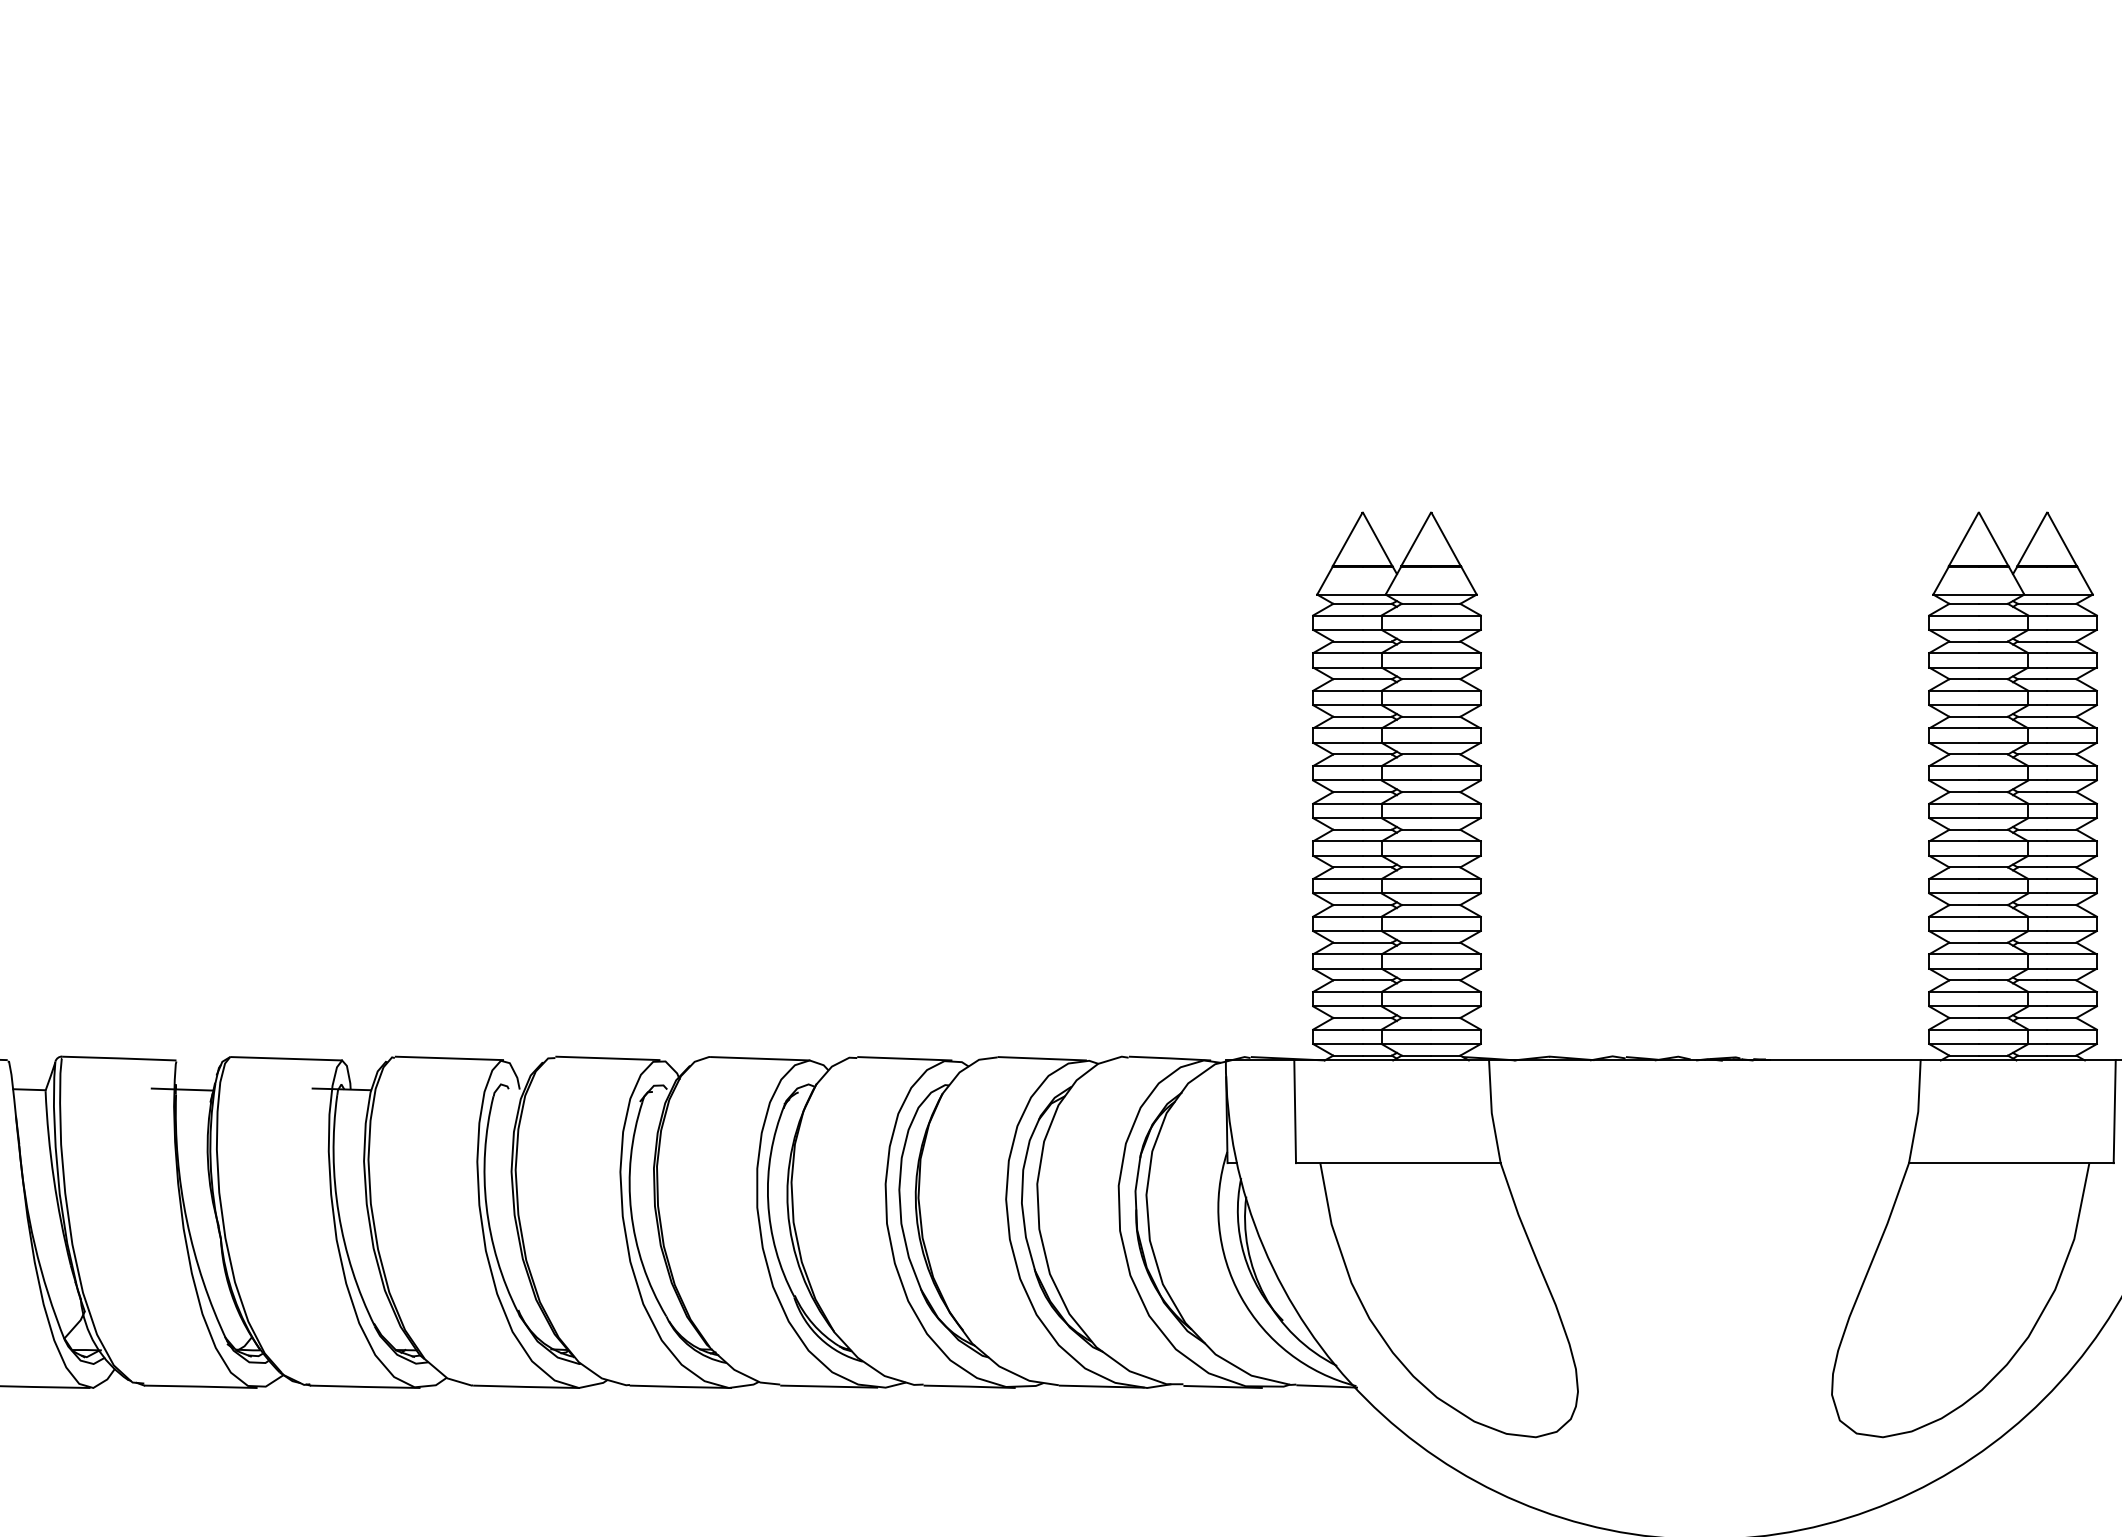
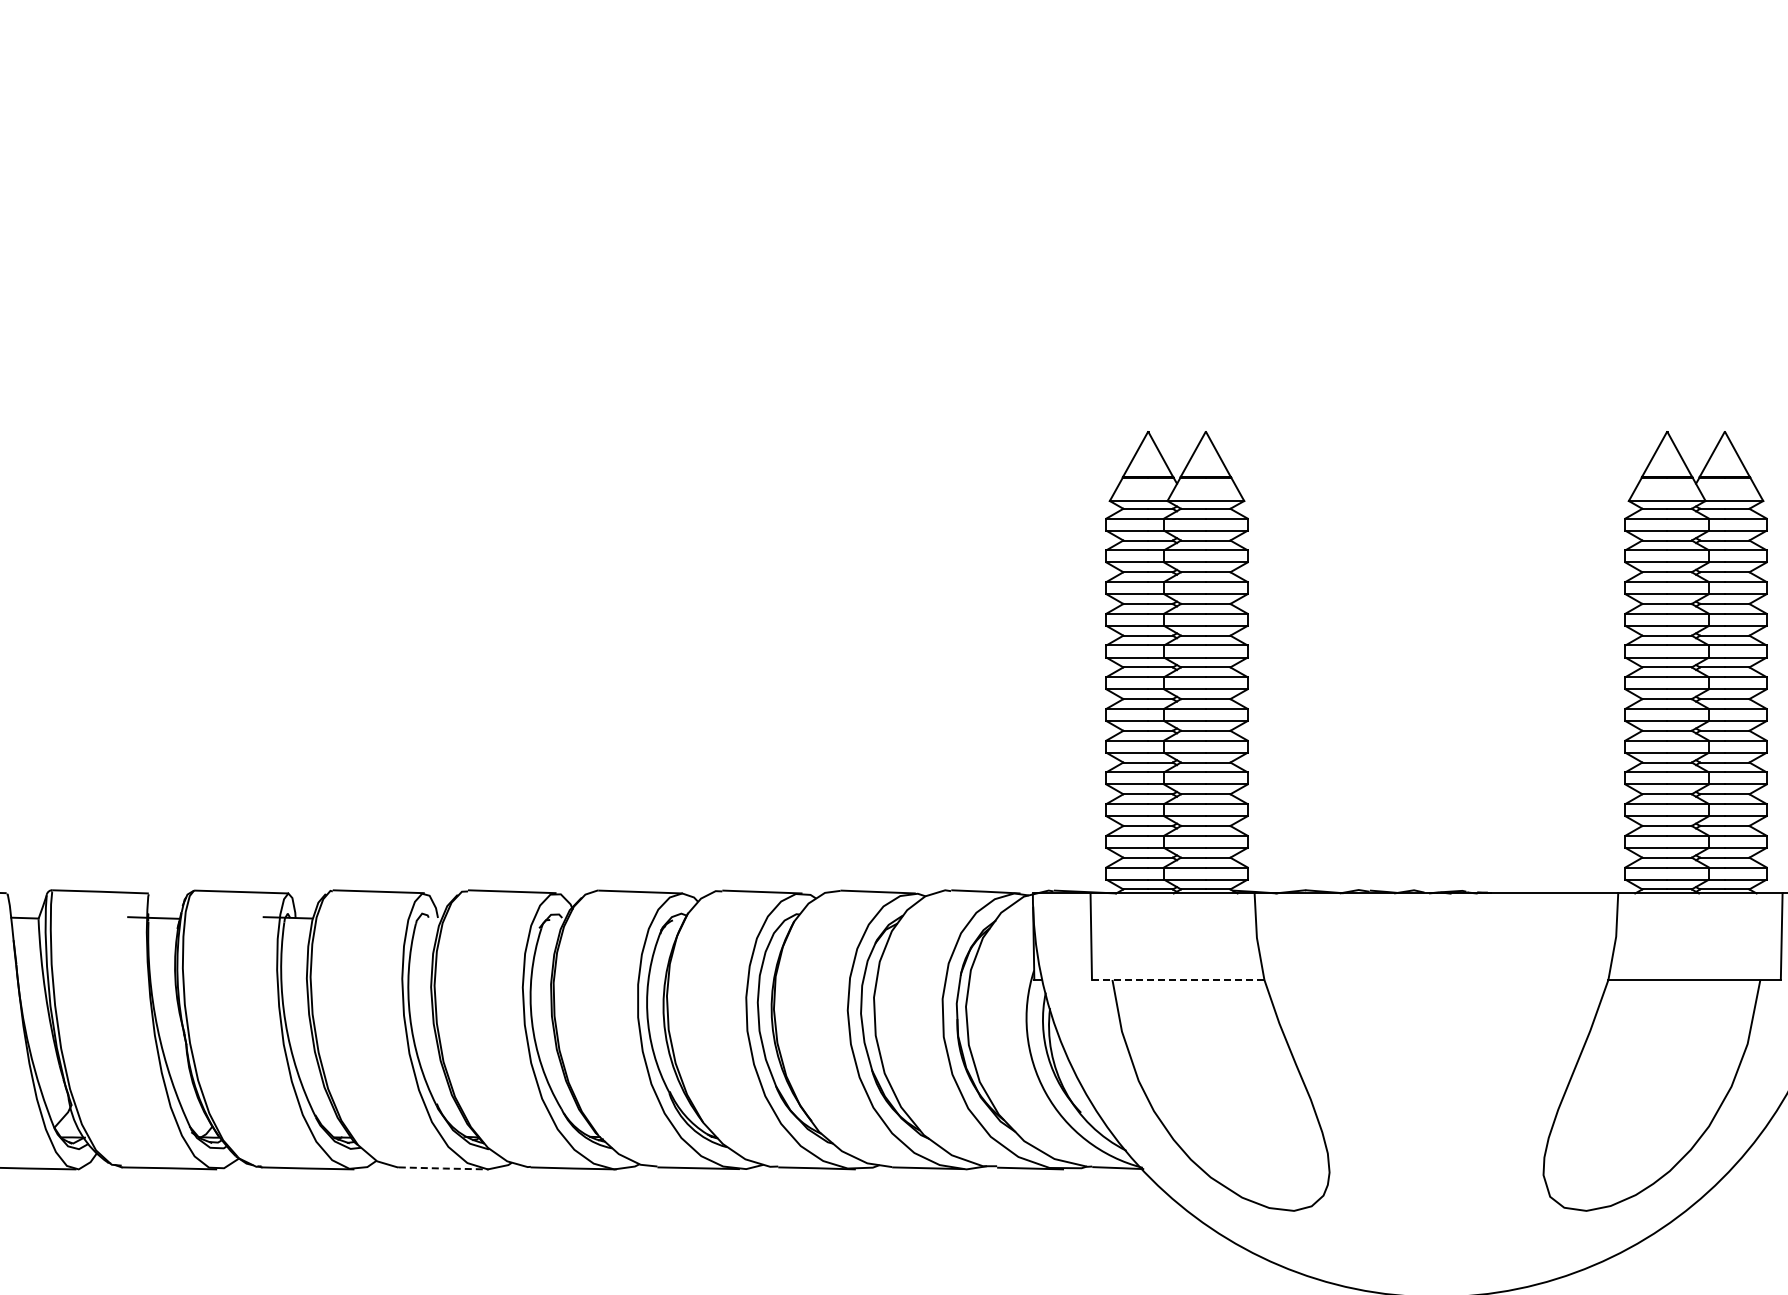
line: (1397, 1162) -> (1177, 979), solid -> dashed
line: (526, 1386) -> (443, 1168), solid -> dashed

